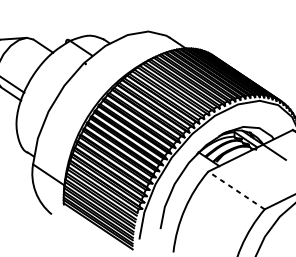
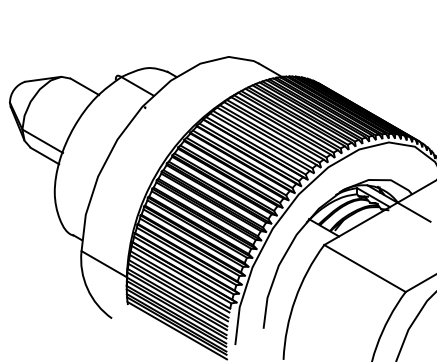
line: (236, 190) -> (365, 268), dashed -> solid

